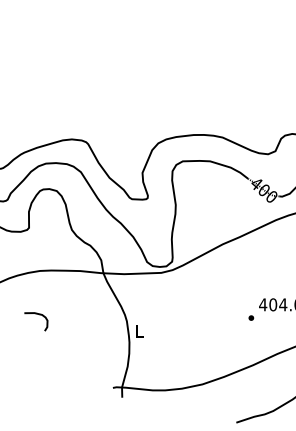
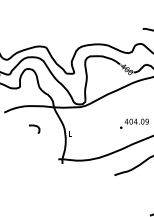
curve: (36, 315) -> (34, 126), moved

